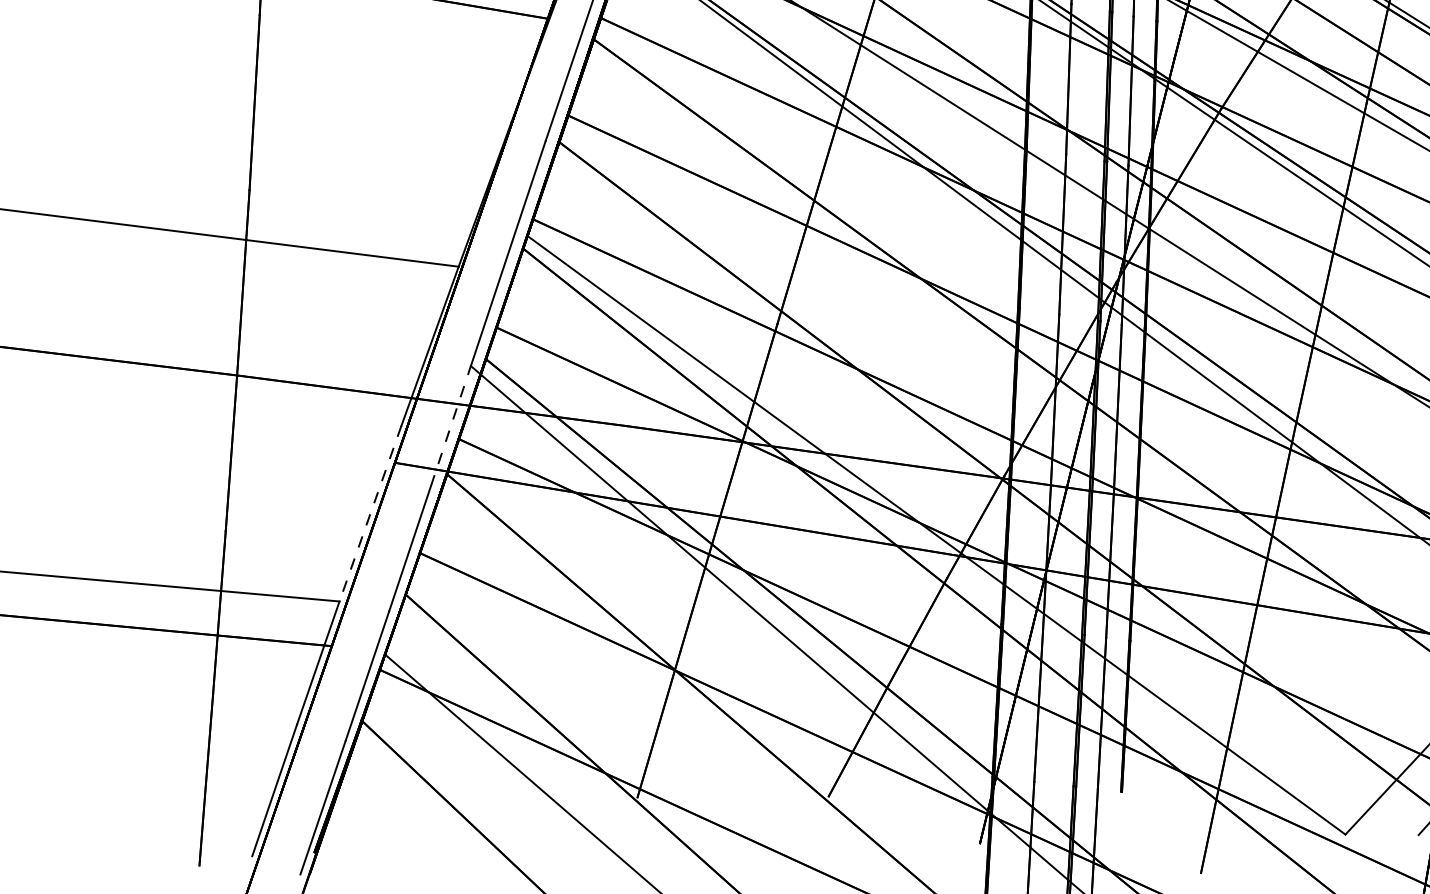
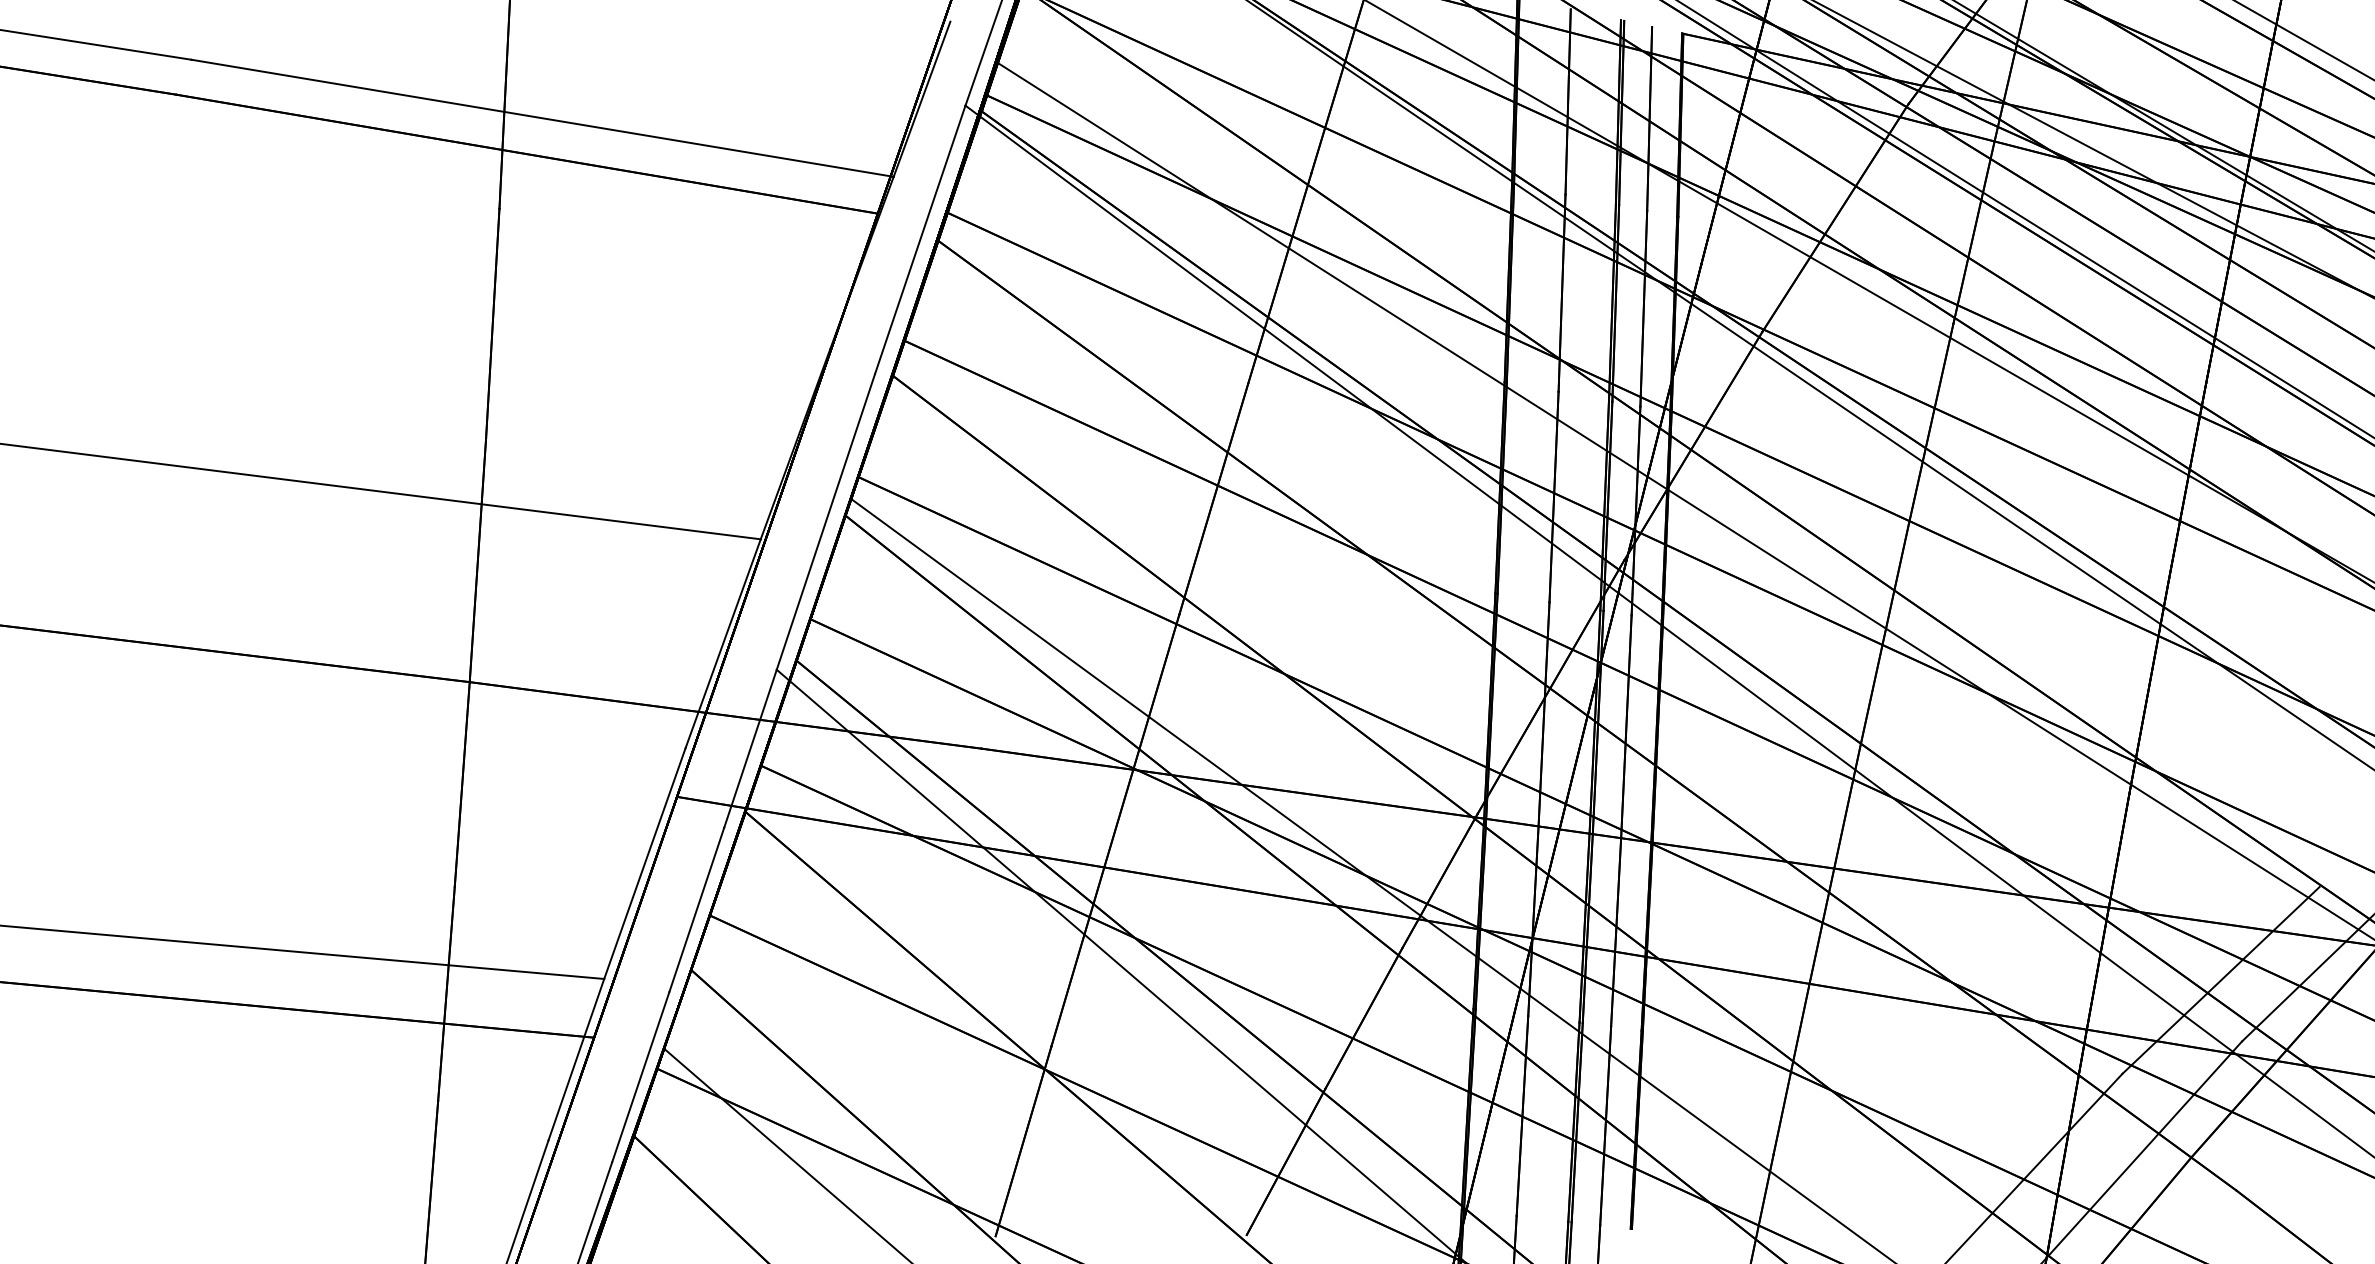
line: (450, 425) -> (750, 748), dashed -> solid
line: (370, 514) -> (644, 864), dashed -> solid

